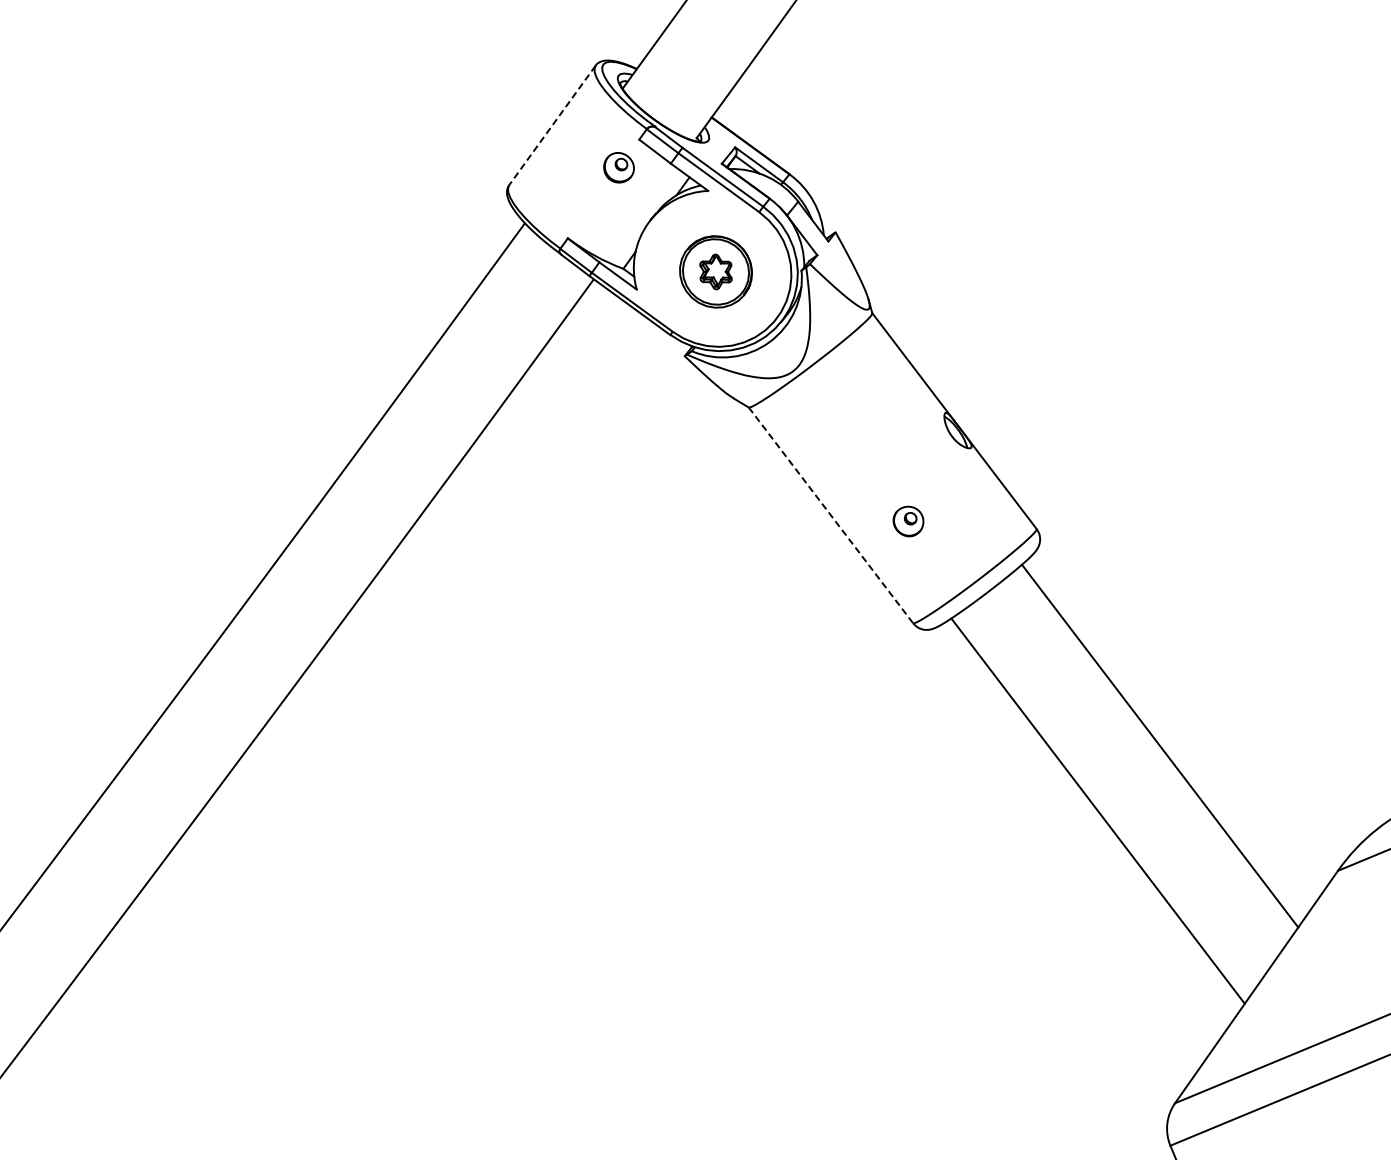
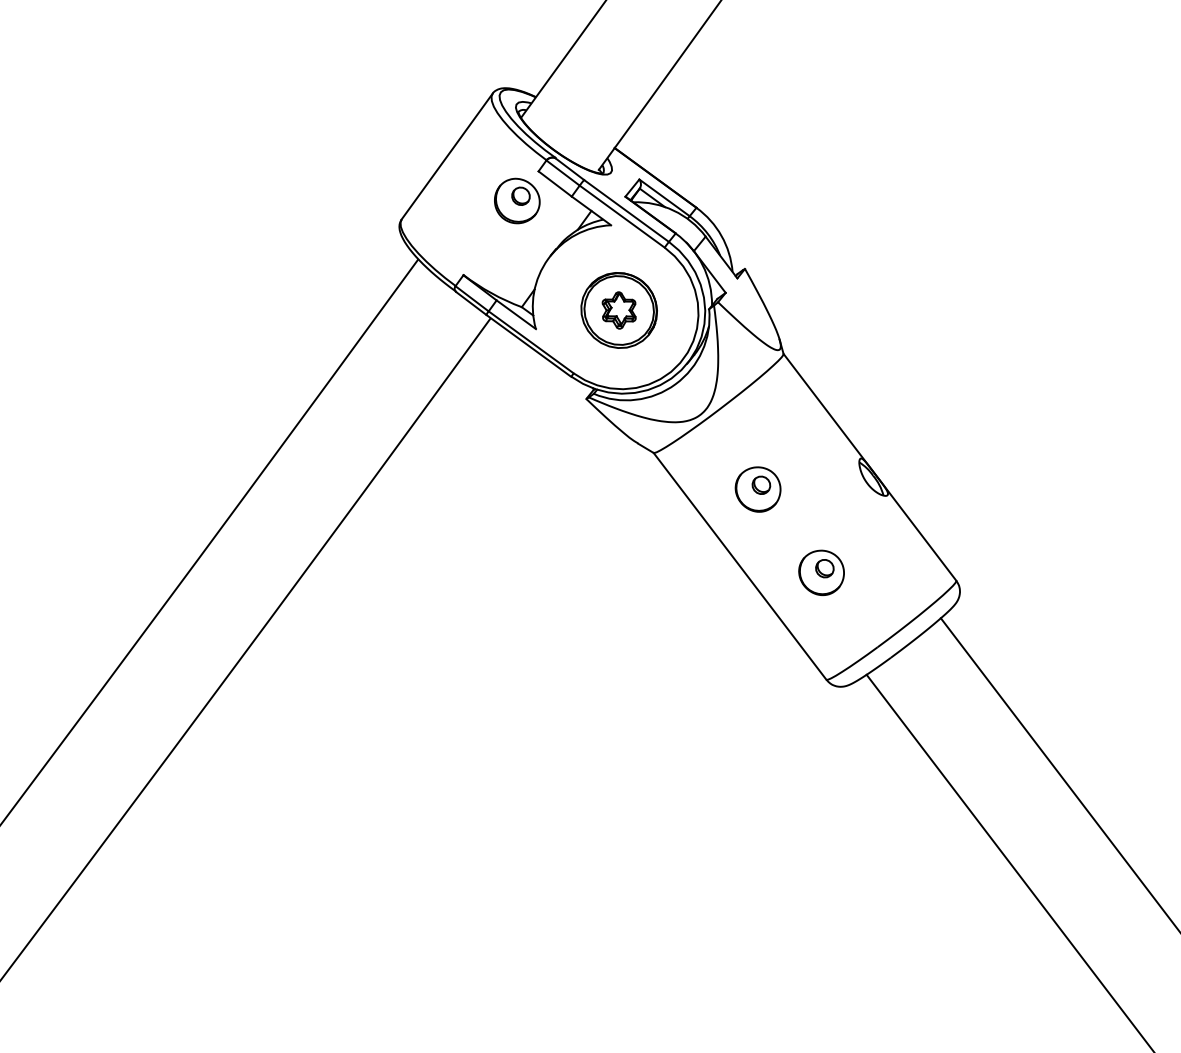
line: (552, 125) -> (447, 156), dashed -> solid
part: (618, 167) -> (516, 200), size x1.43
part: (847, 442) -> (757, 489), added
line: (830, 515) -> (739, 566), dashed -> solid
part: (908, 521) -> (821, 572), size x1.43

